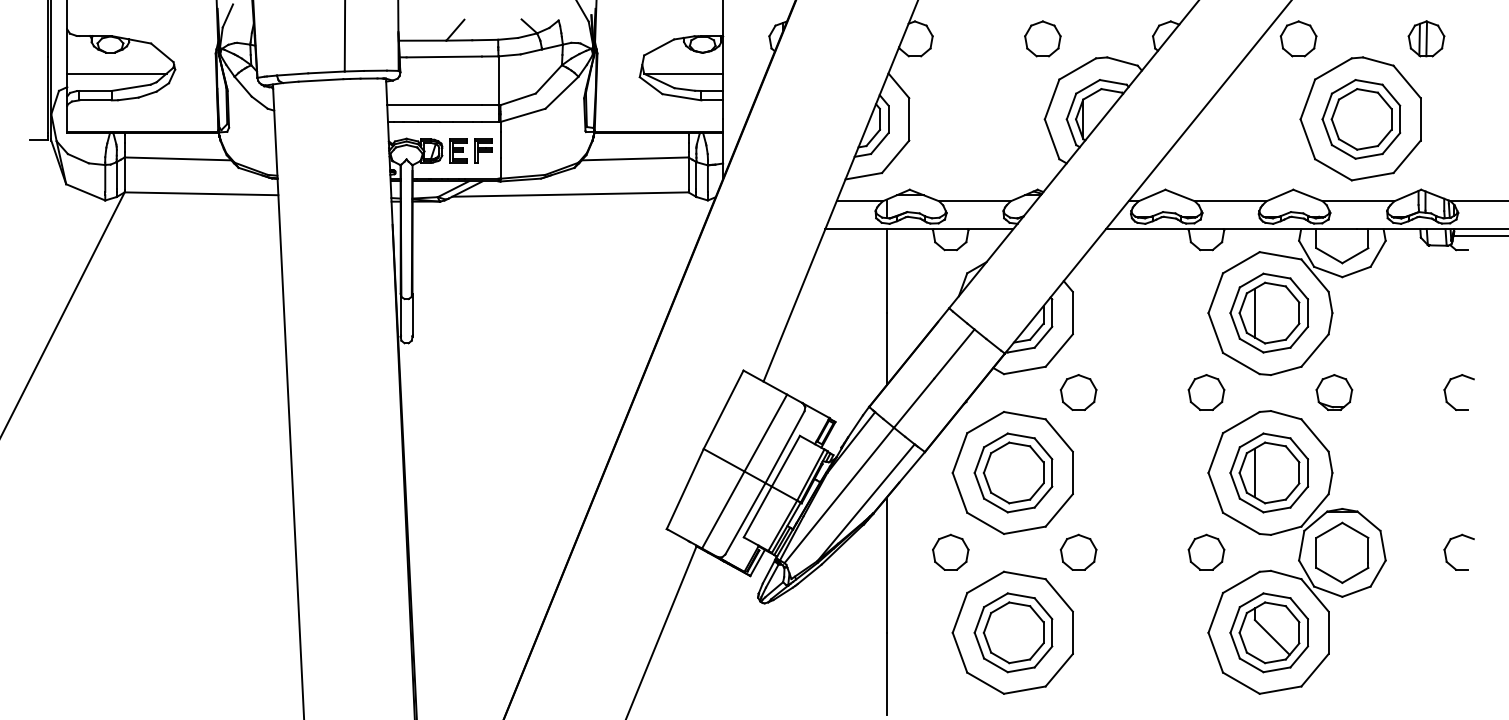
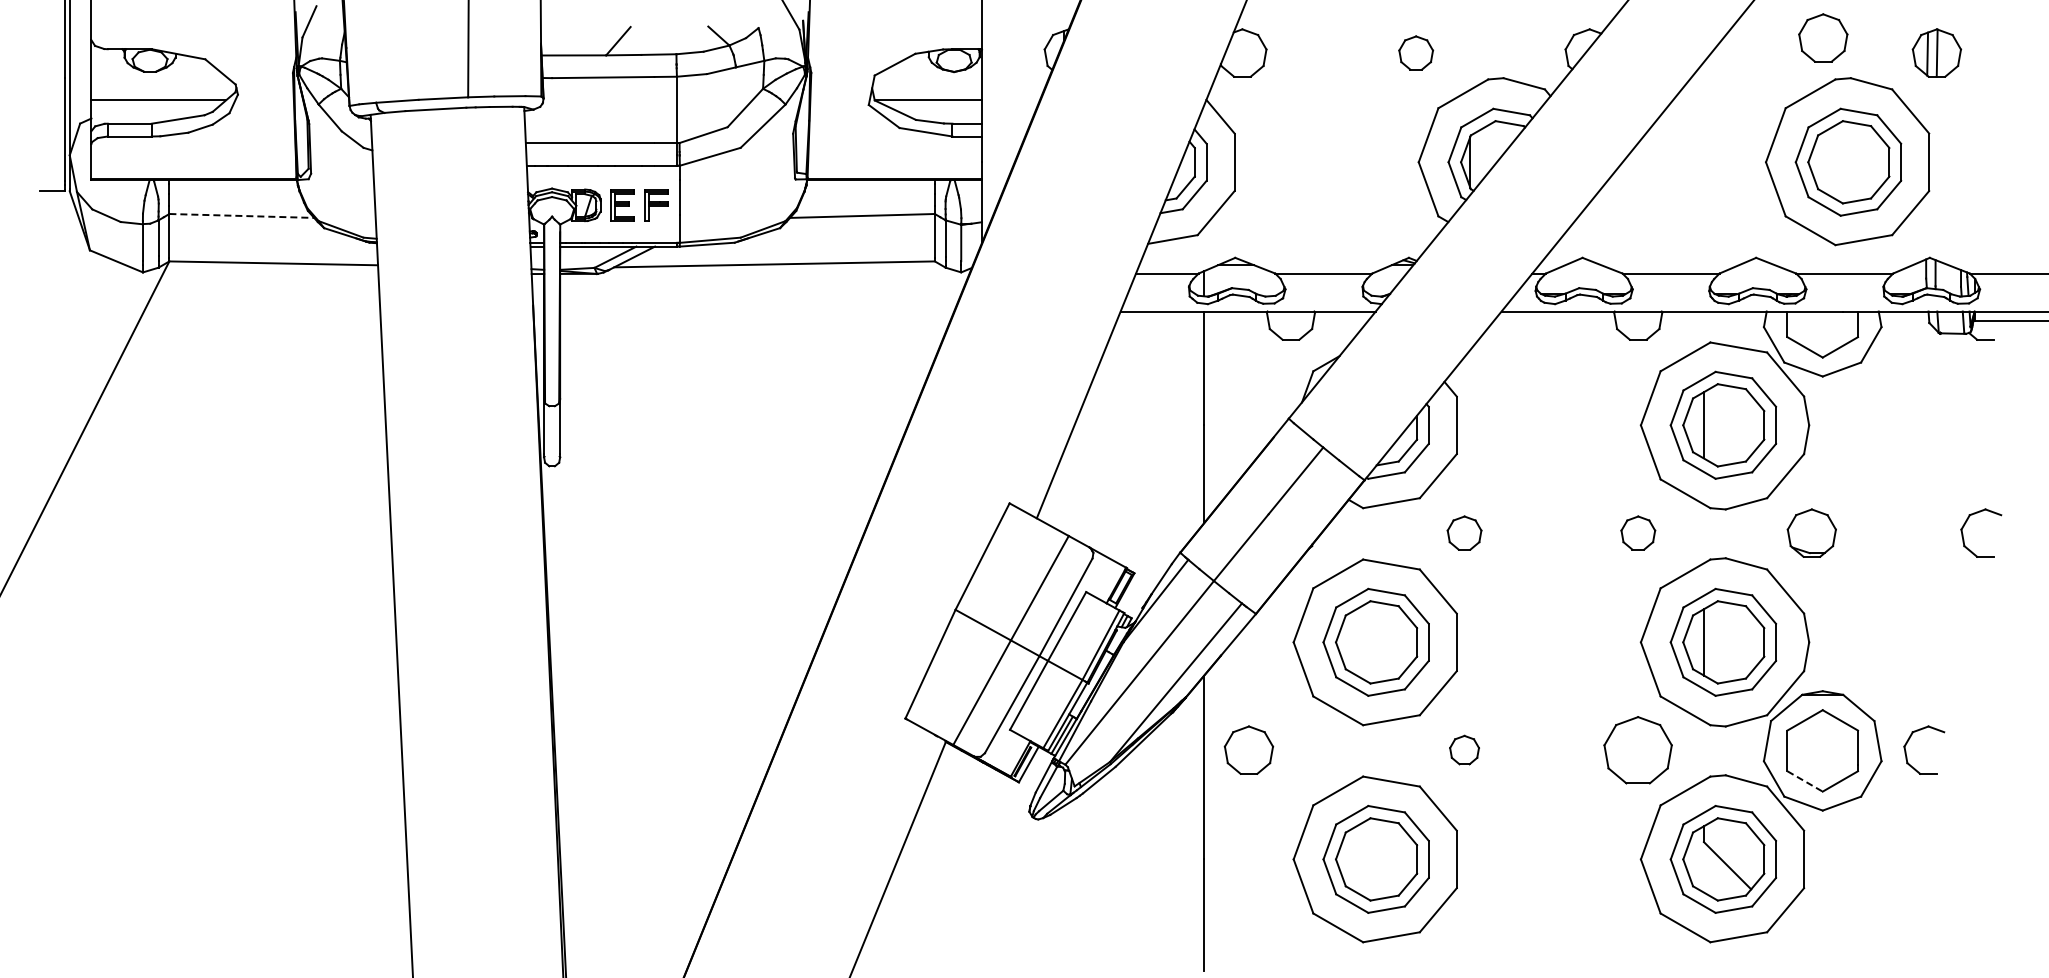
part: (1043, 38) -> (1416, 52), size x0.7
part: (1298, 38) -> (1823, 37), moved
line: (178, 158) -> (242, 215), solid -> dashed
part: (1078, 392) -> (1464, 532), size x0.7
part: (1206, 392) -> (1638, 532), size x0.7
part: (1448, 545) -> (1909, 740), moved
part: (950, 551) -> (1248, 749), moved
part: (1078, 551) -> (1464, 749), size x0.6
part: (1206, 551) -> (1638, 749), size x1.4
line: (1329, 575) -> (1805, 781), solid -> dashed

